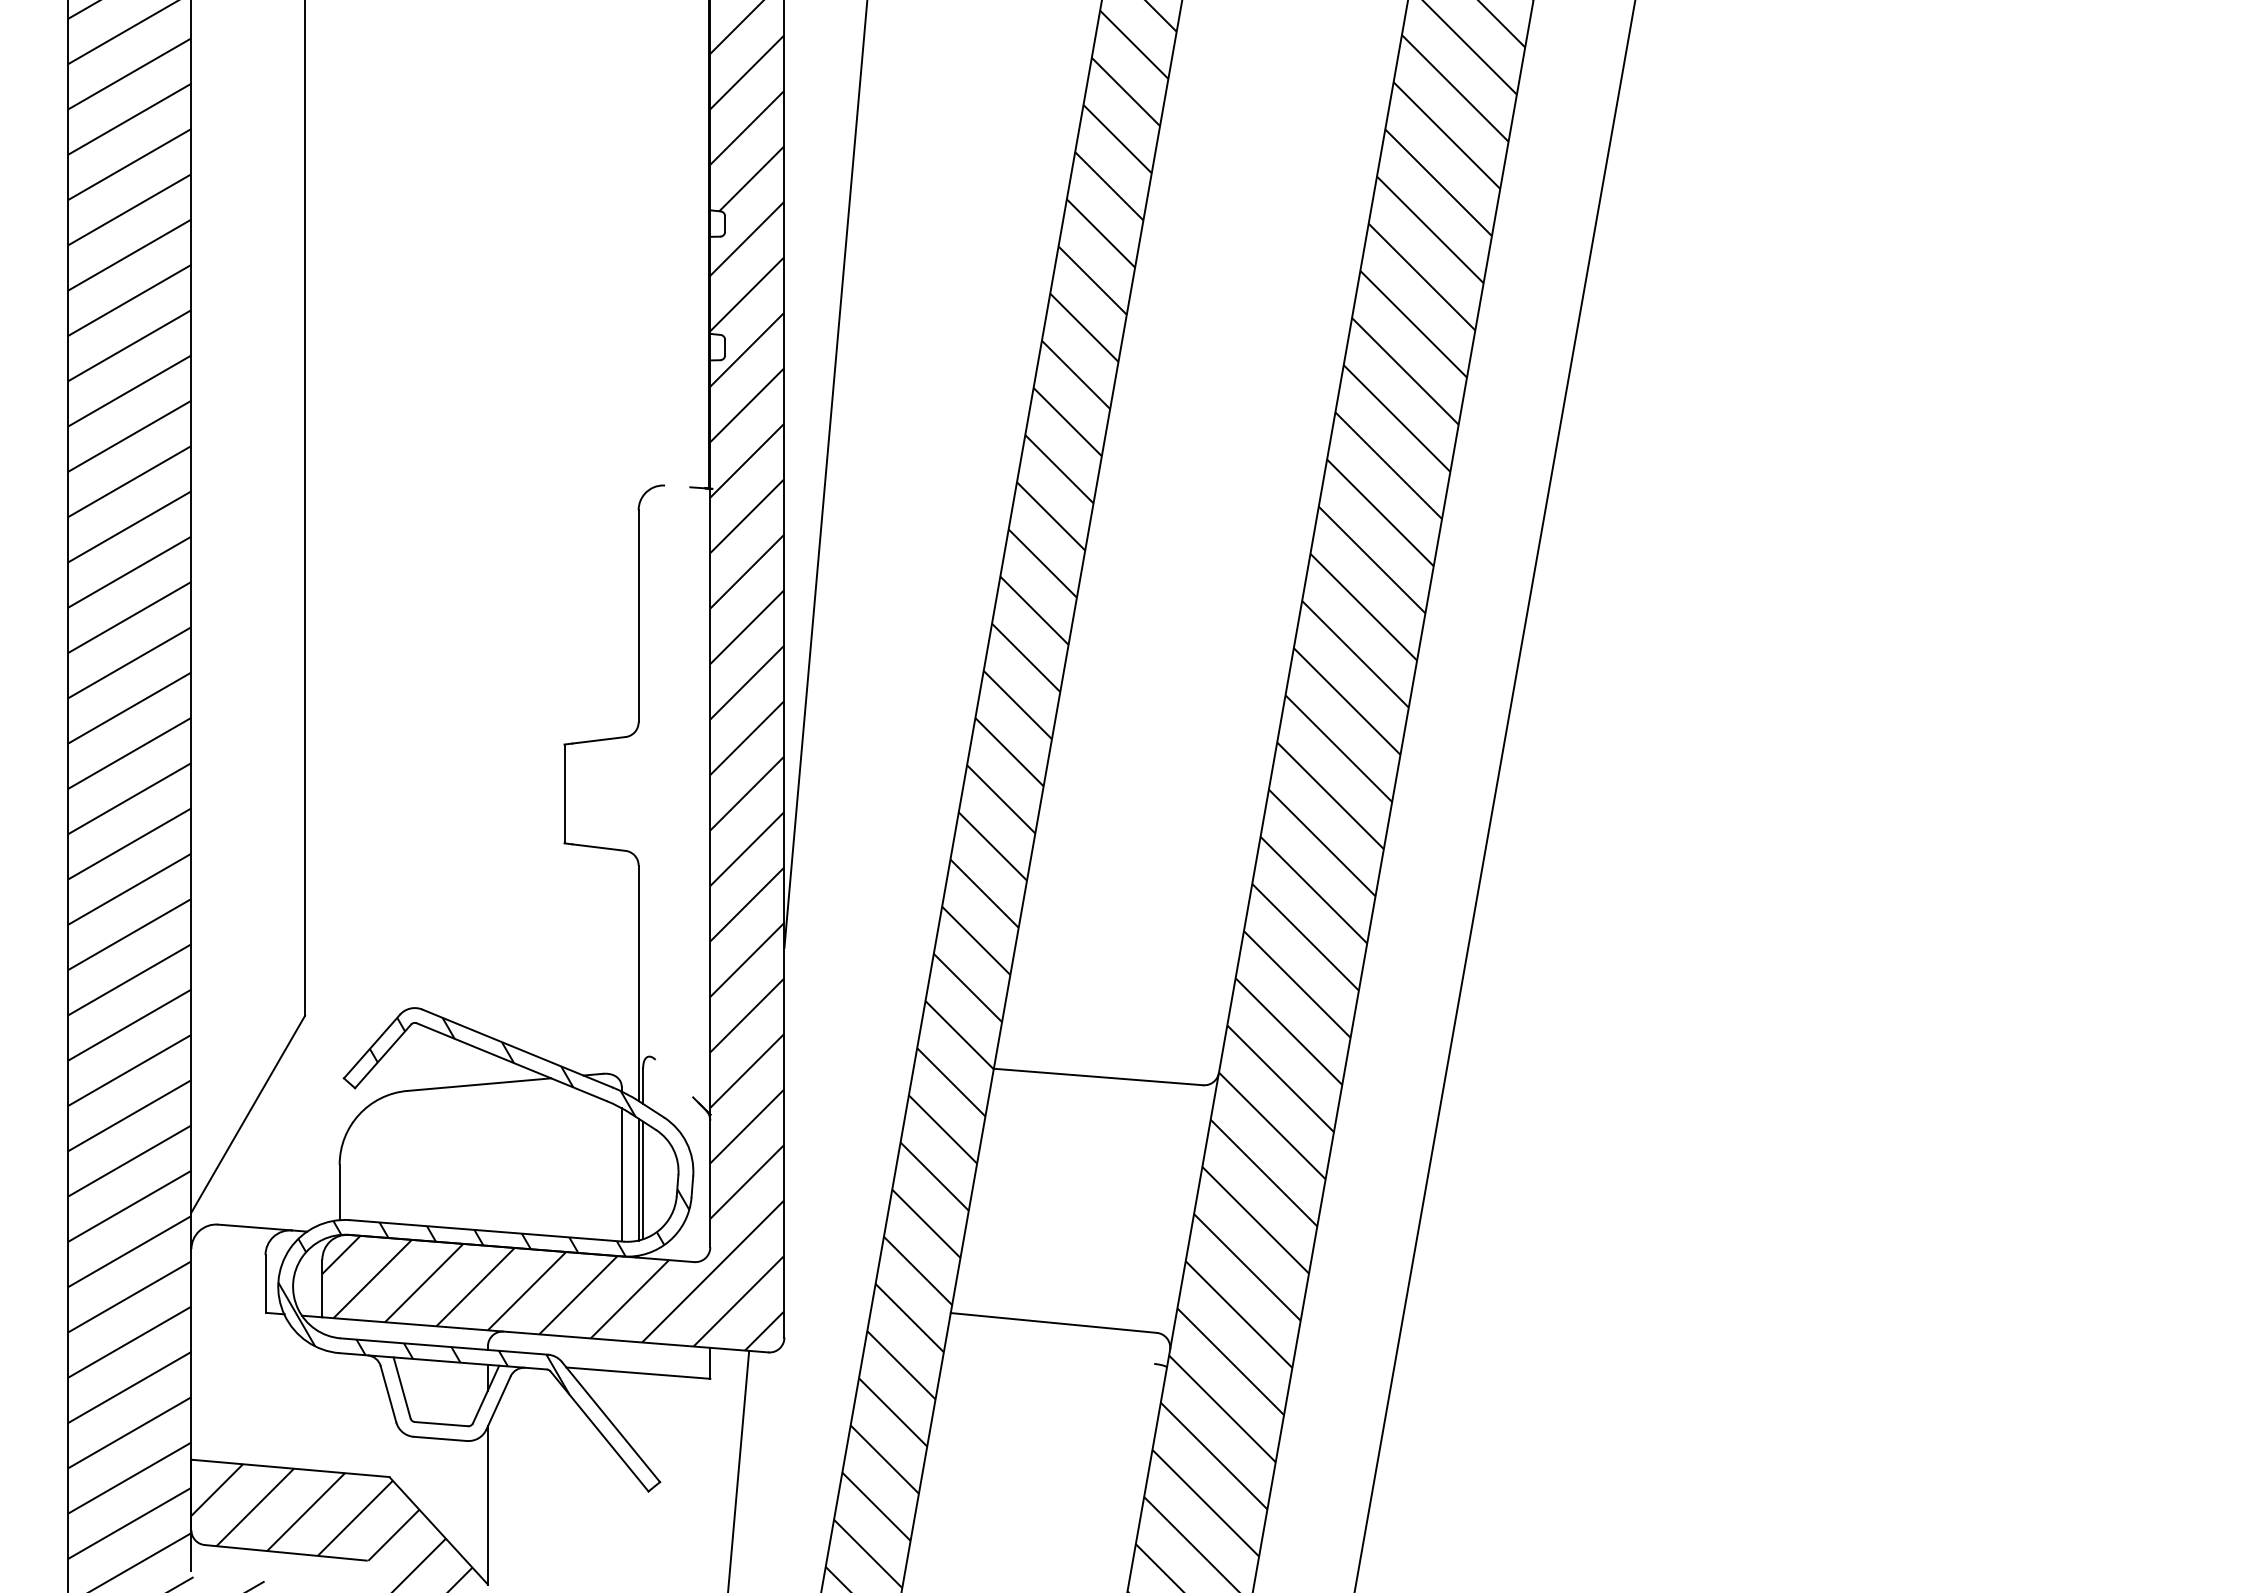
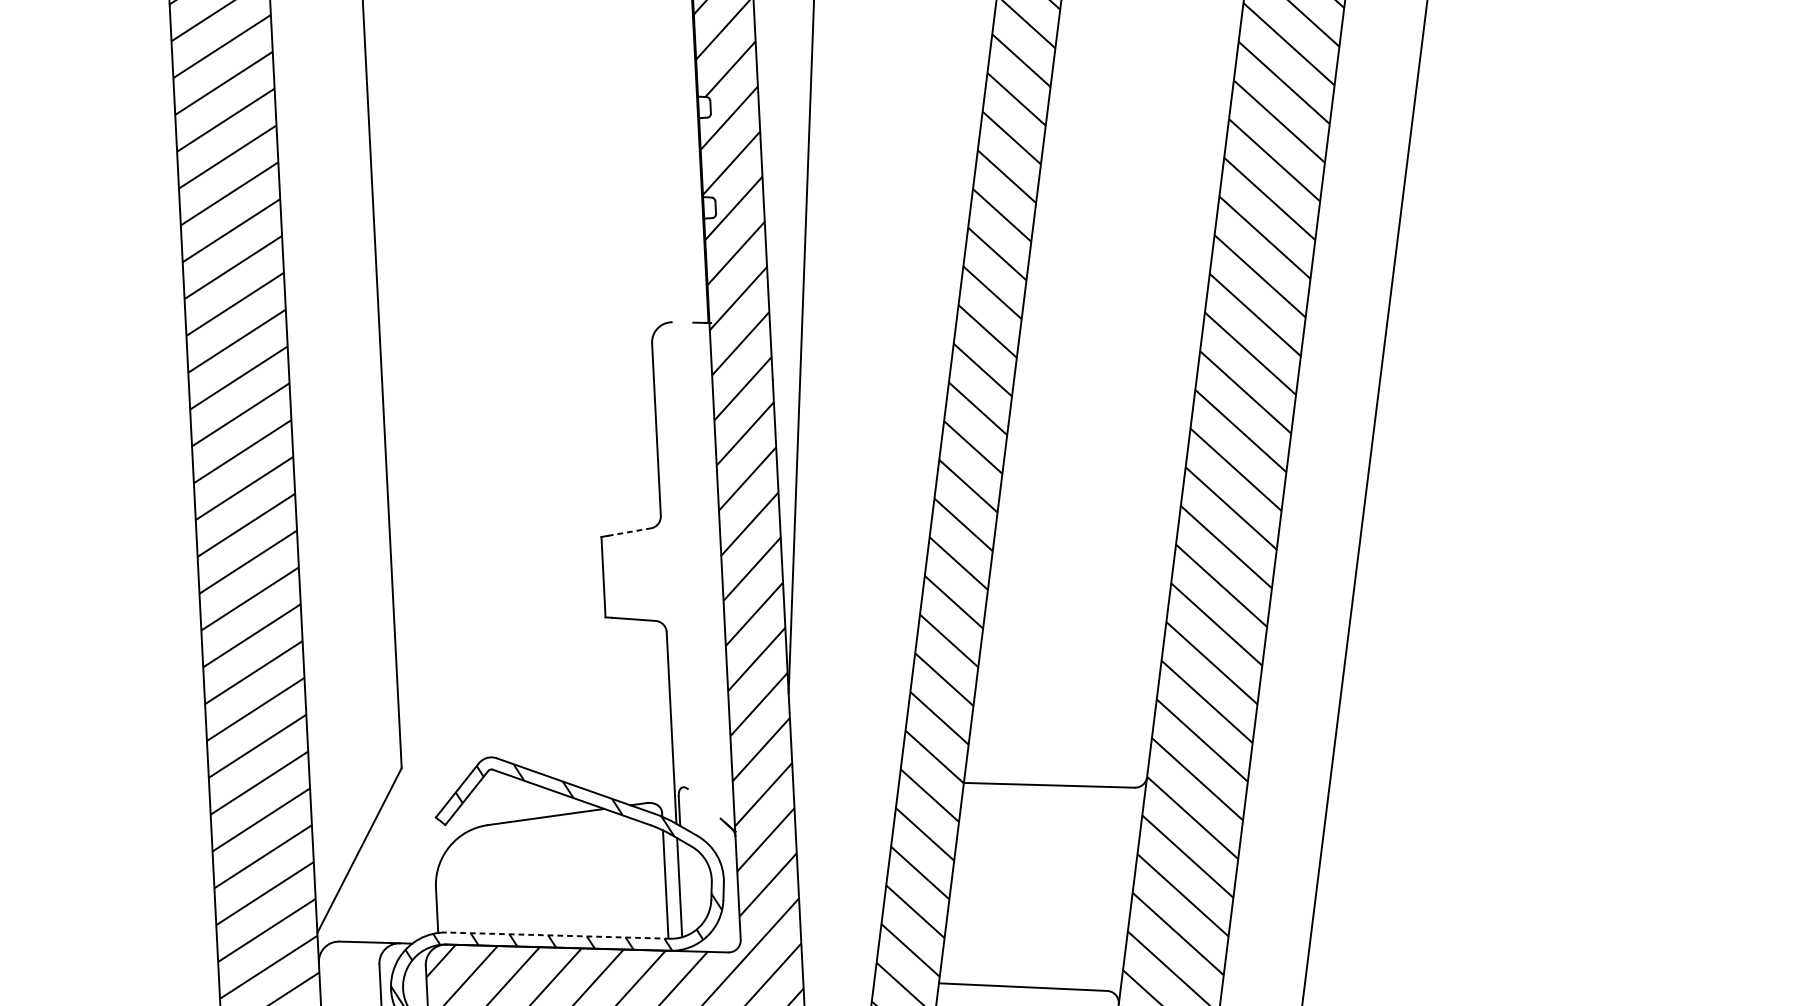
line: (599, 740) -> (629, 532), solid -> dashed
line: (643, 1180) -> (683, 888), removed
line: (486, 1230) -> (558, 935), solid -> dashed

